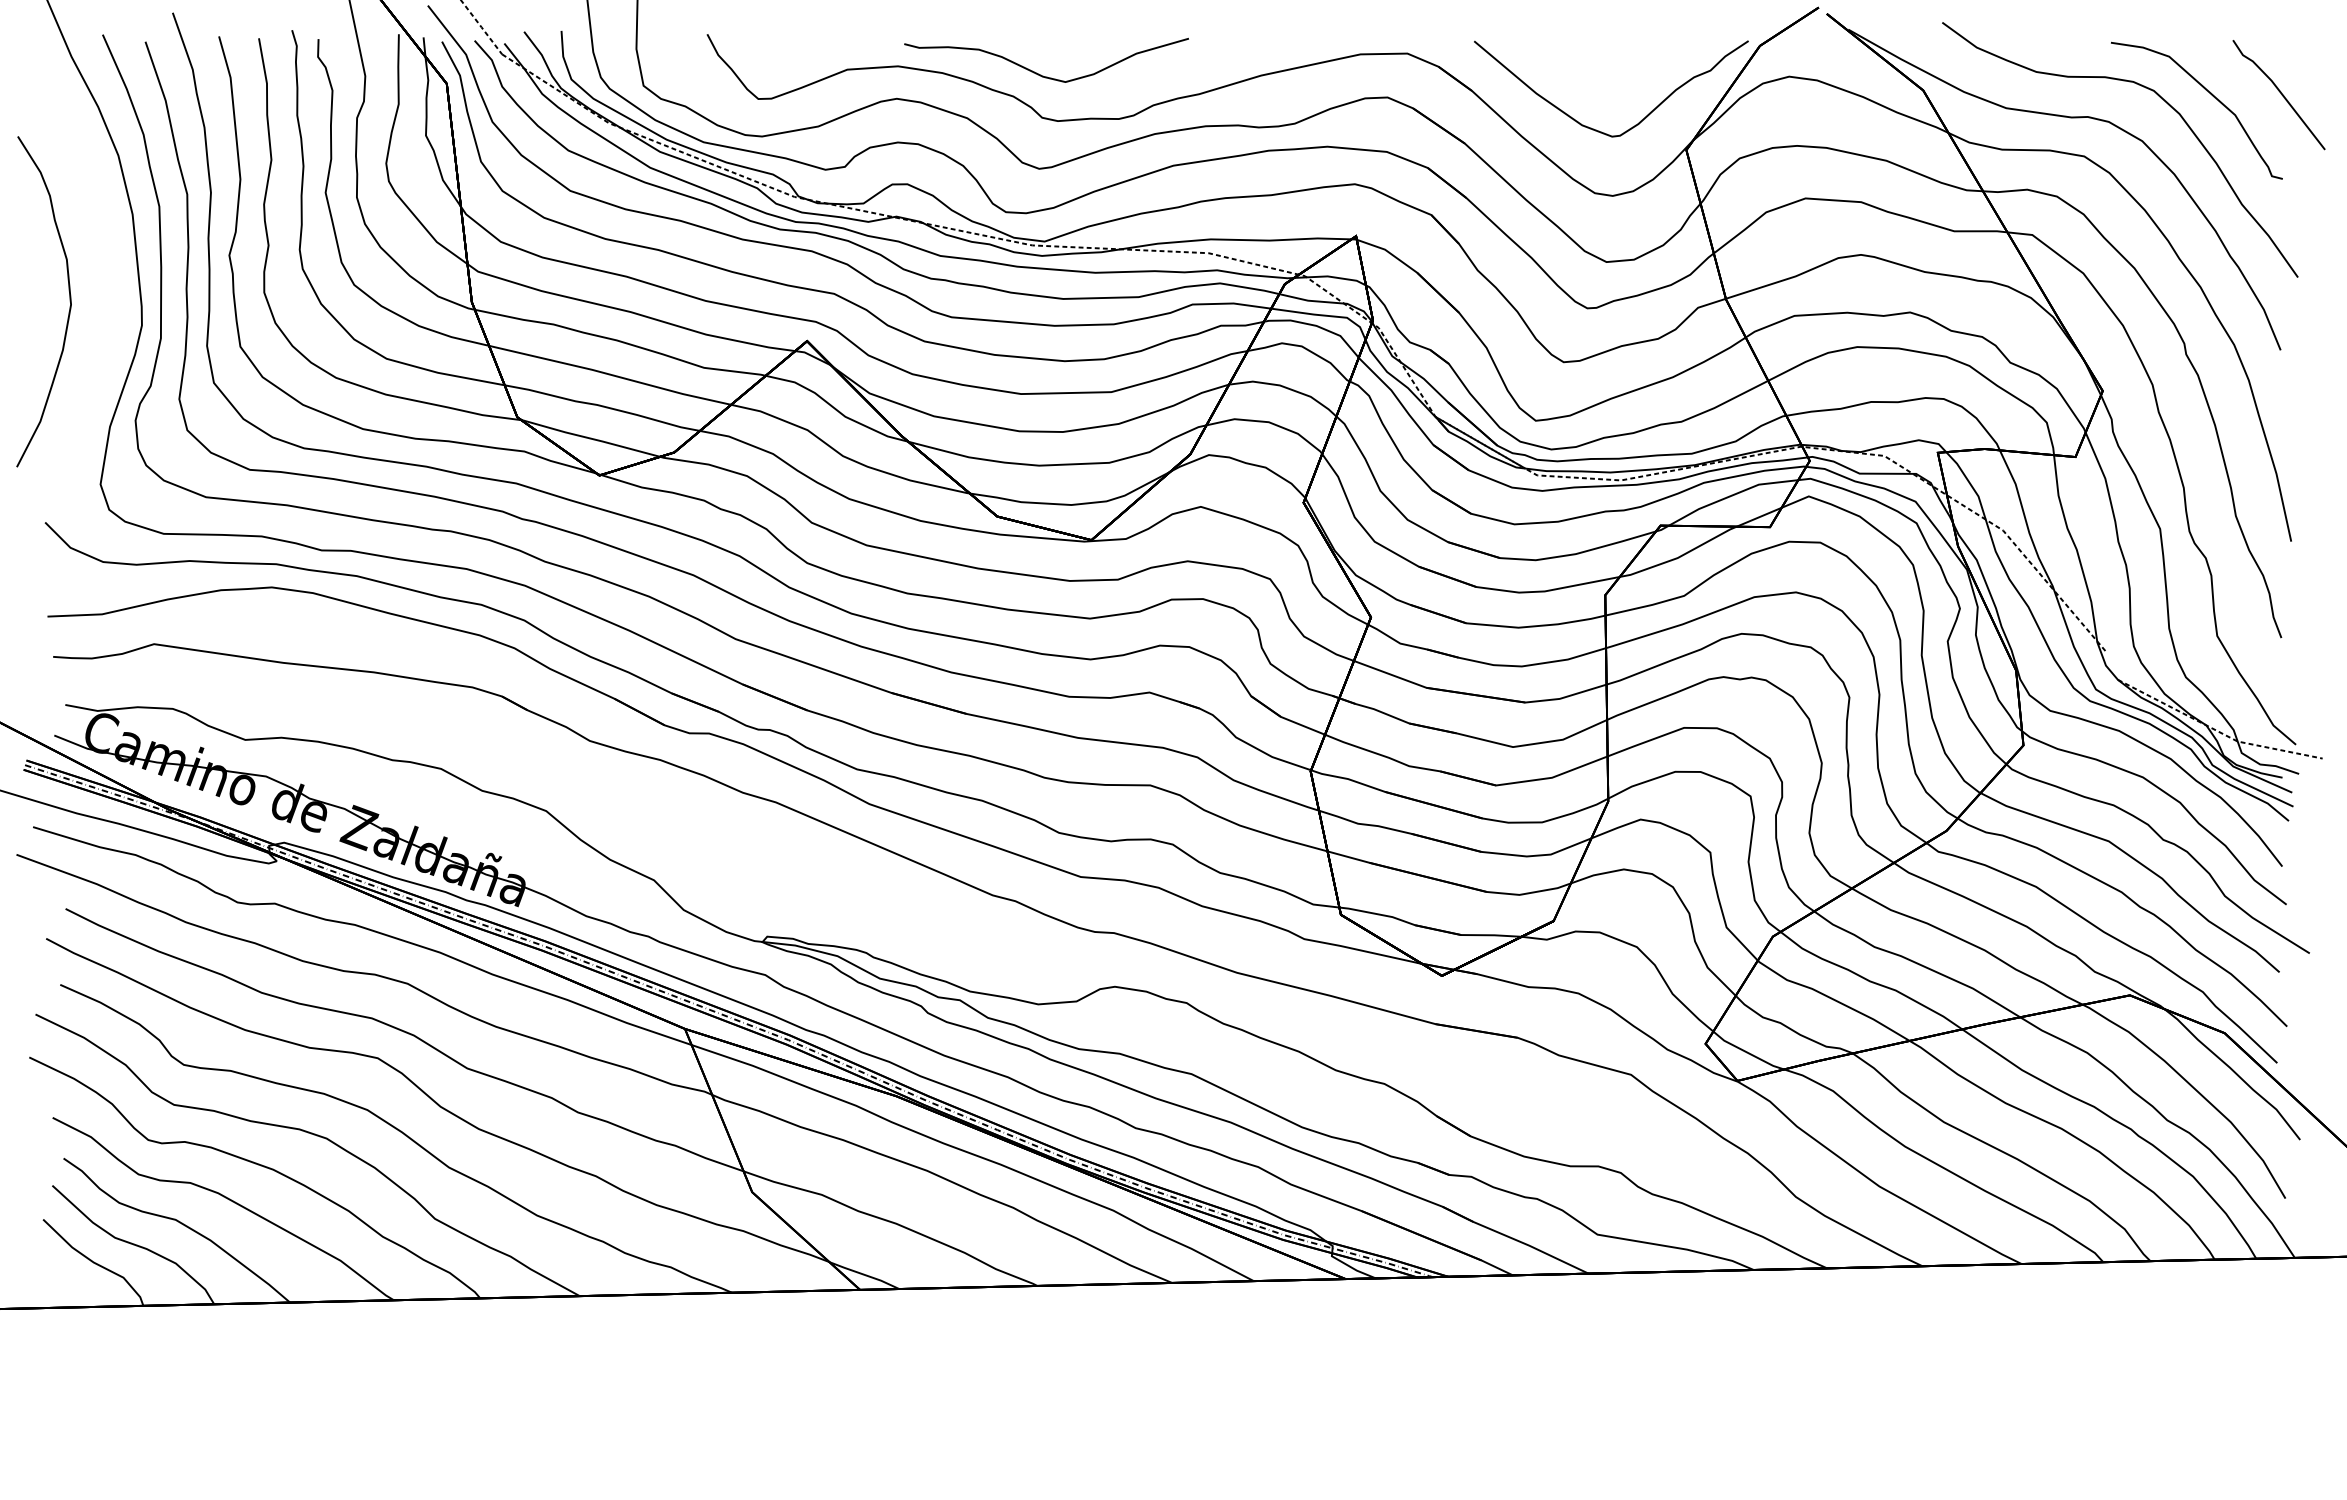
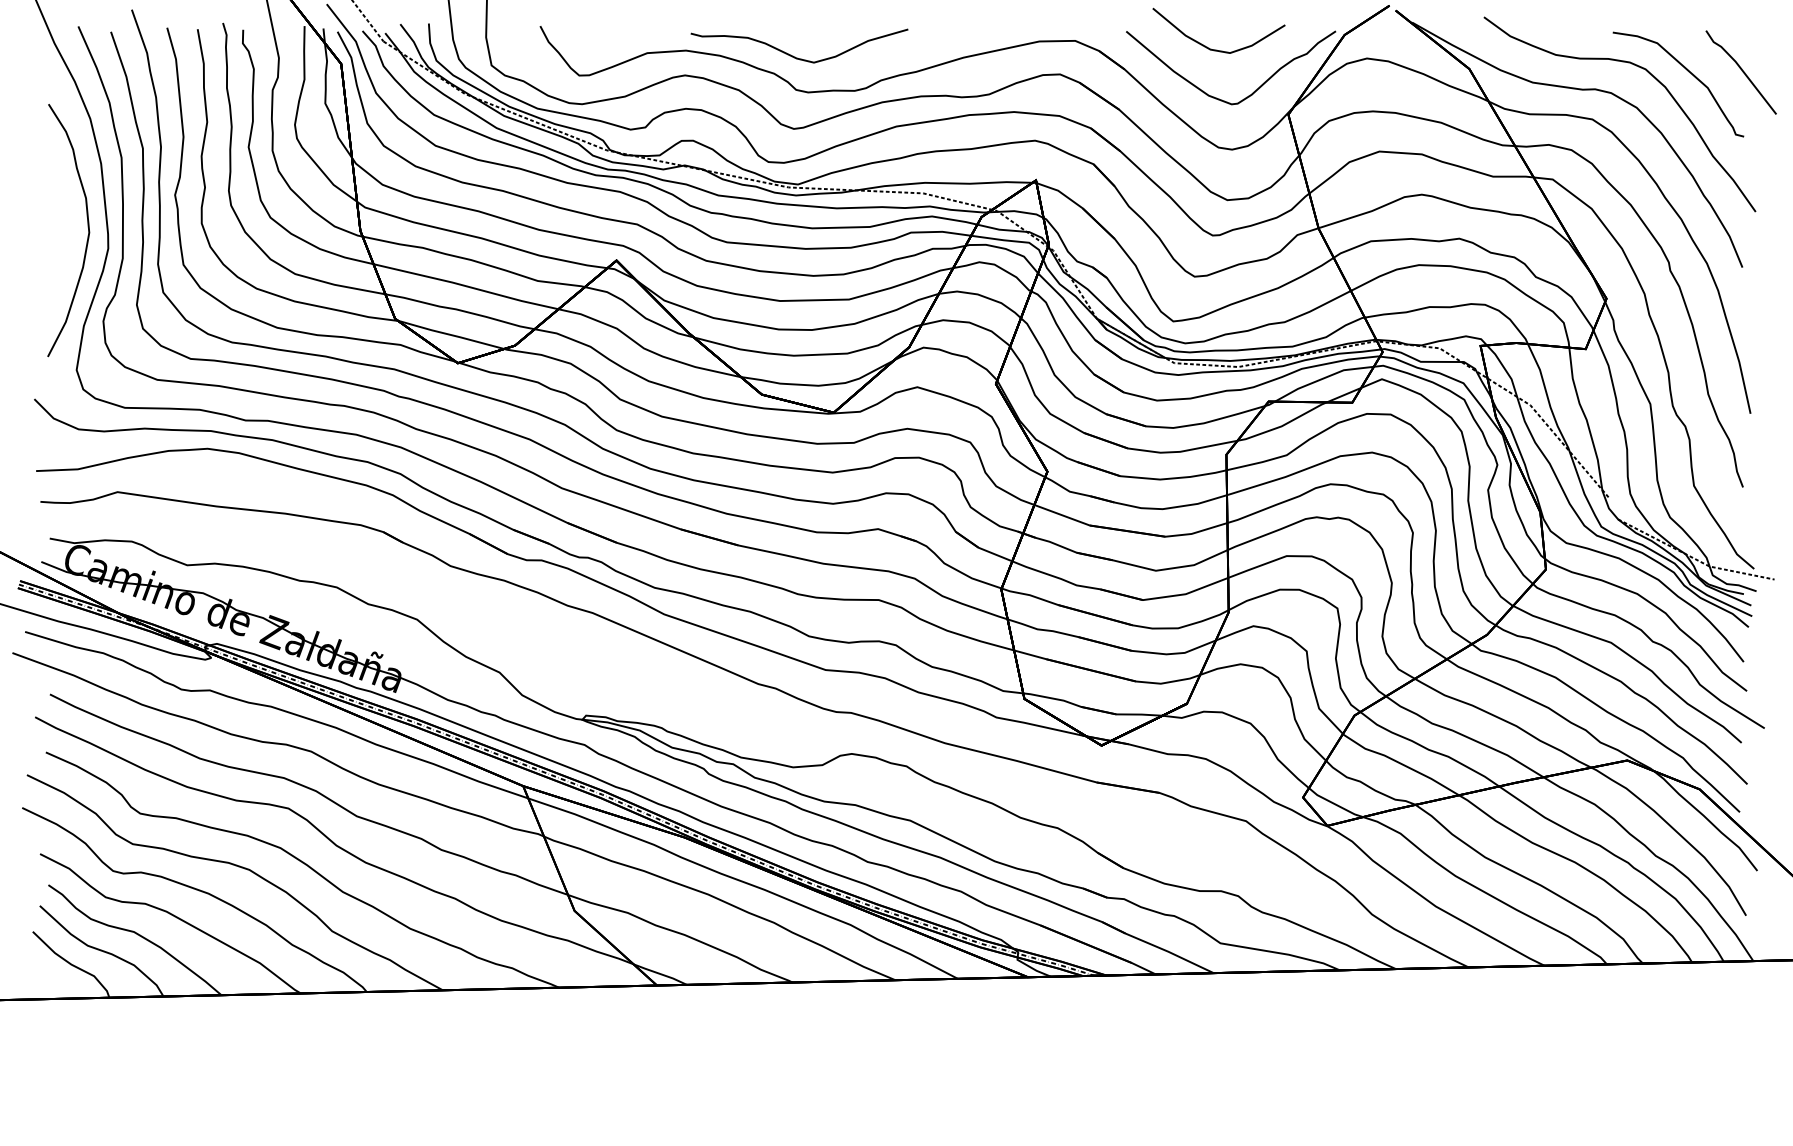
curve: (1588, 64) -> (1213, 49), added
curve: (69, 301) -> (88, 230), moved

